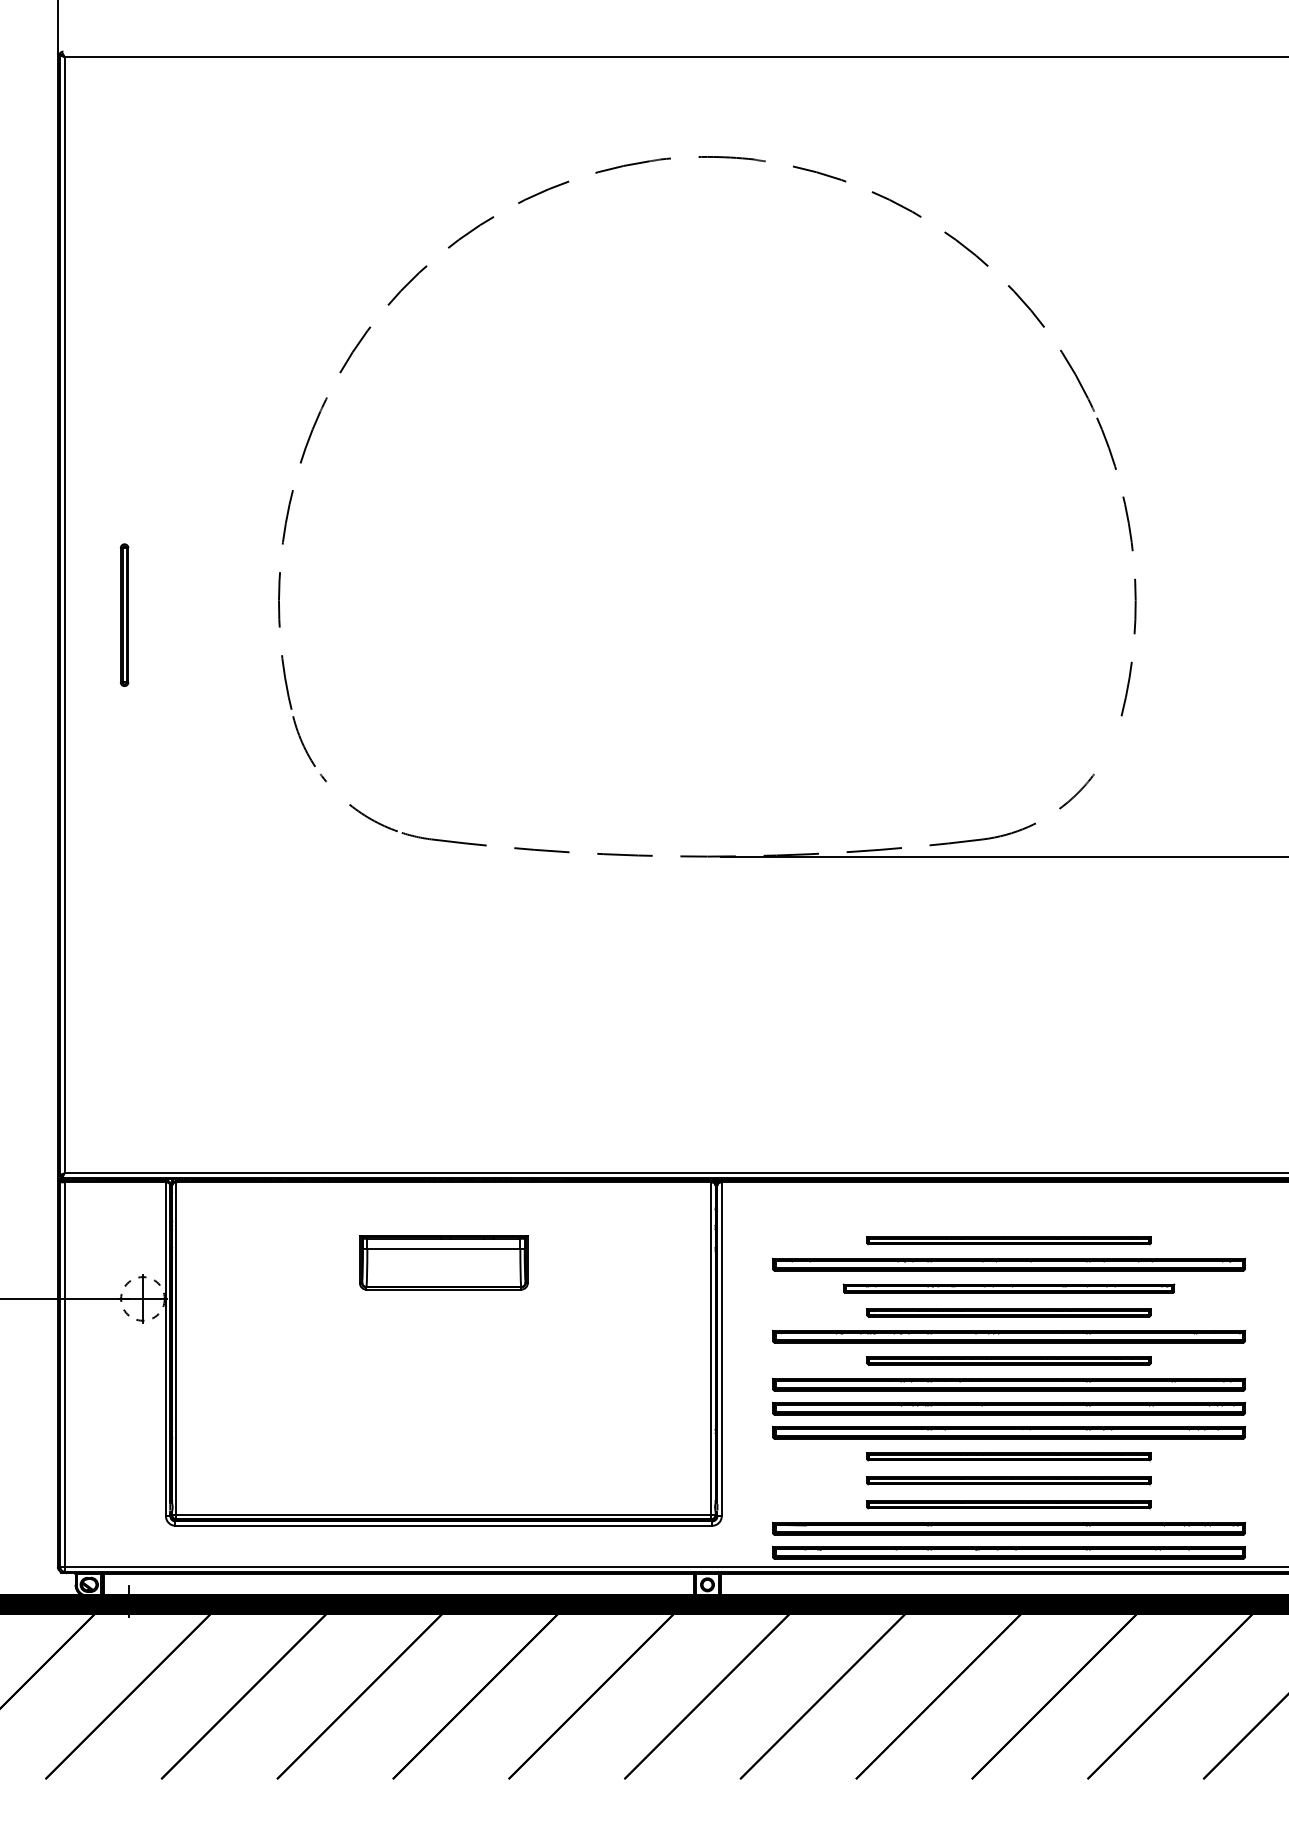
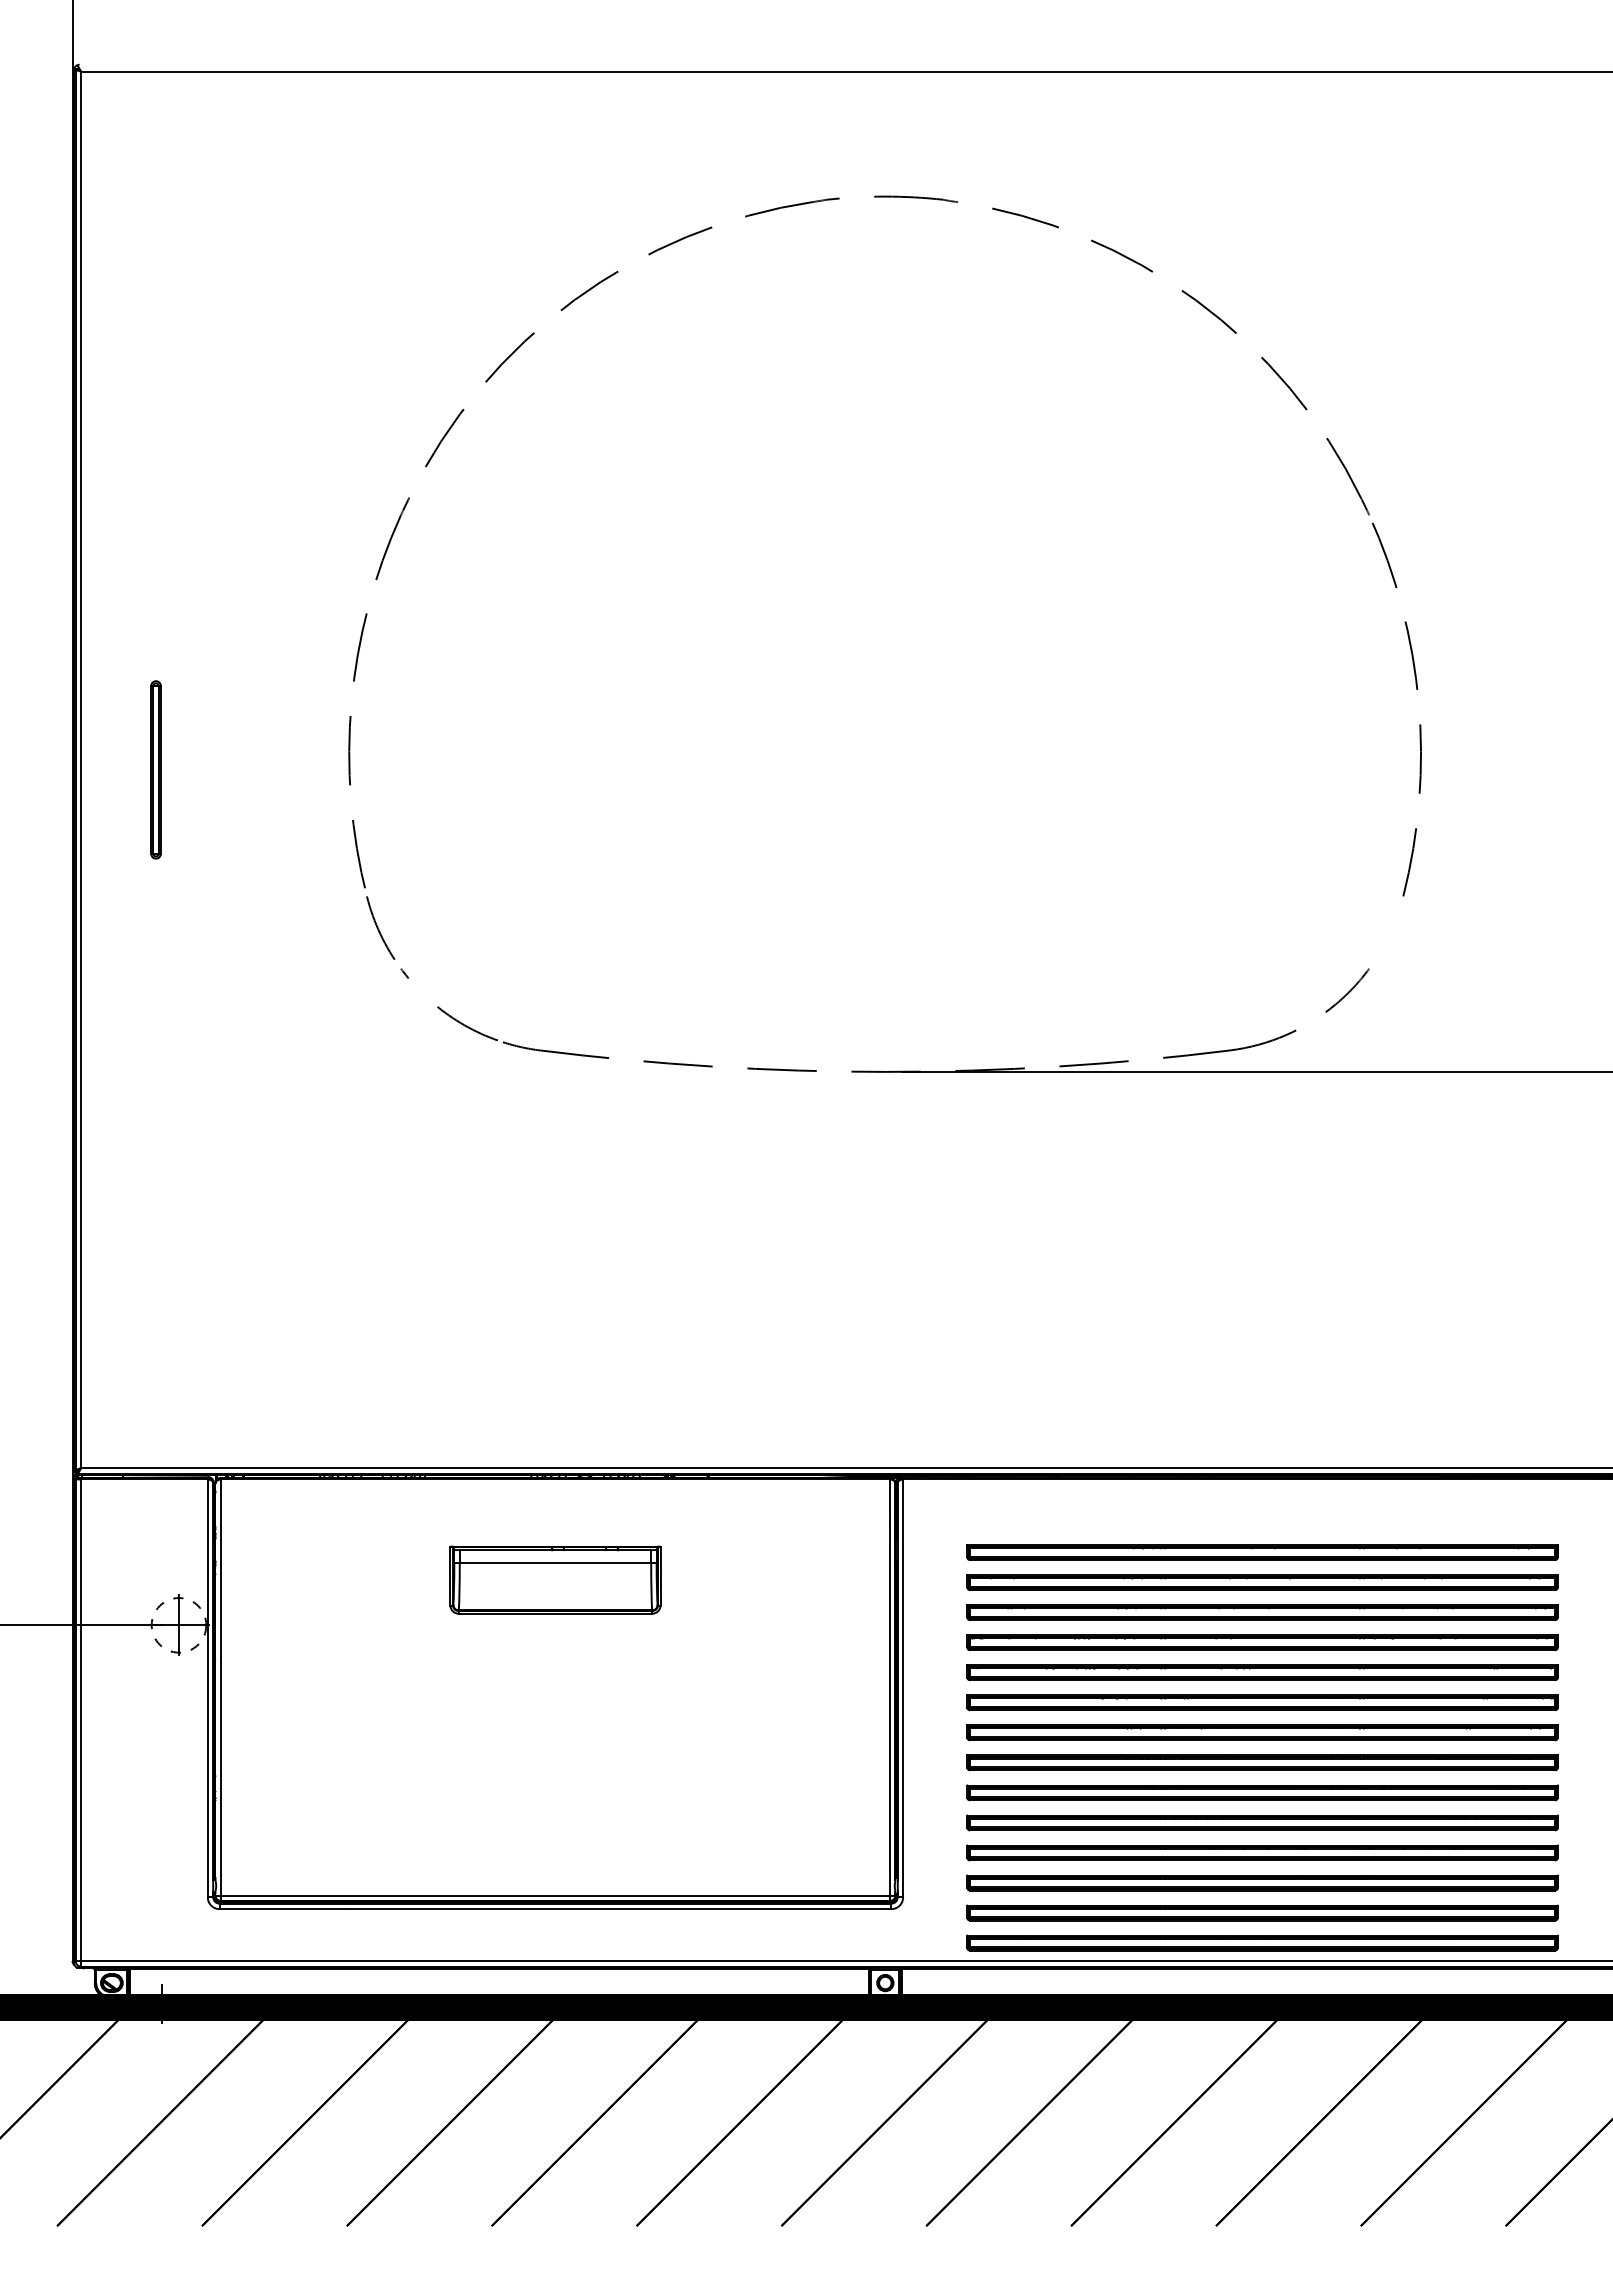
part: (1008, 1240) -> (1262, 1552), size x1.67
part: (1008, 1288) -> (1262, 1612), size x1.43
part: (1008, 1312) -> (1262, 1642), size x1.67
part: (1008, 1360) -> (1262, 1702), size x1.67
part: (1008, 1456) -> (1262, 1822), size x1.67
part: (1008, 1480) -> (1262, 1852), size x1.67
part: (1008, 1504) -> (1262, 1882), size x1.67

